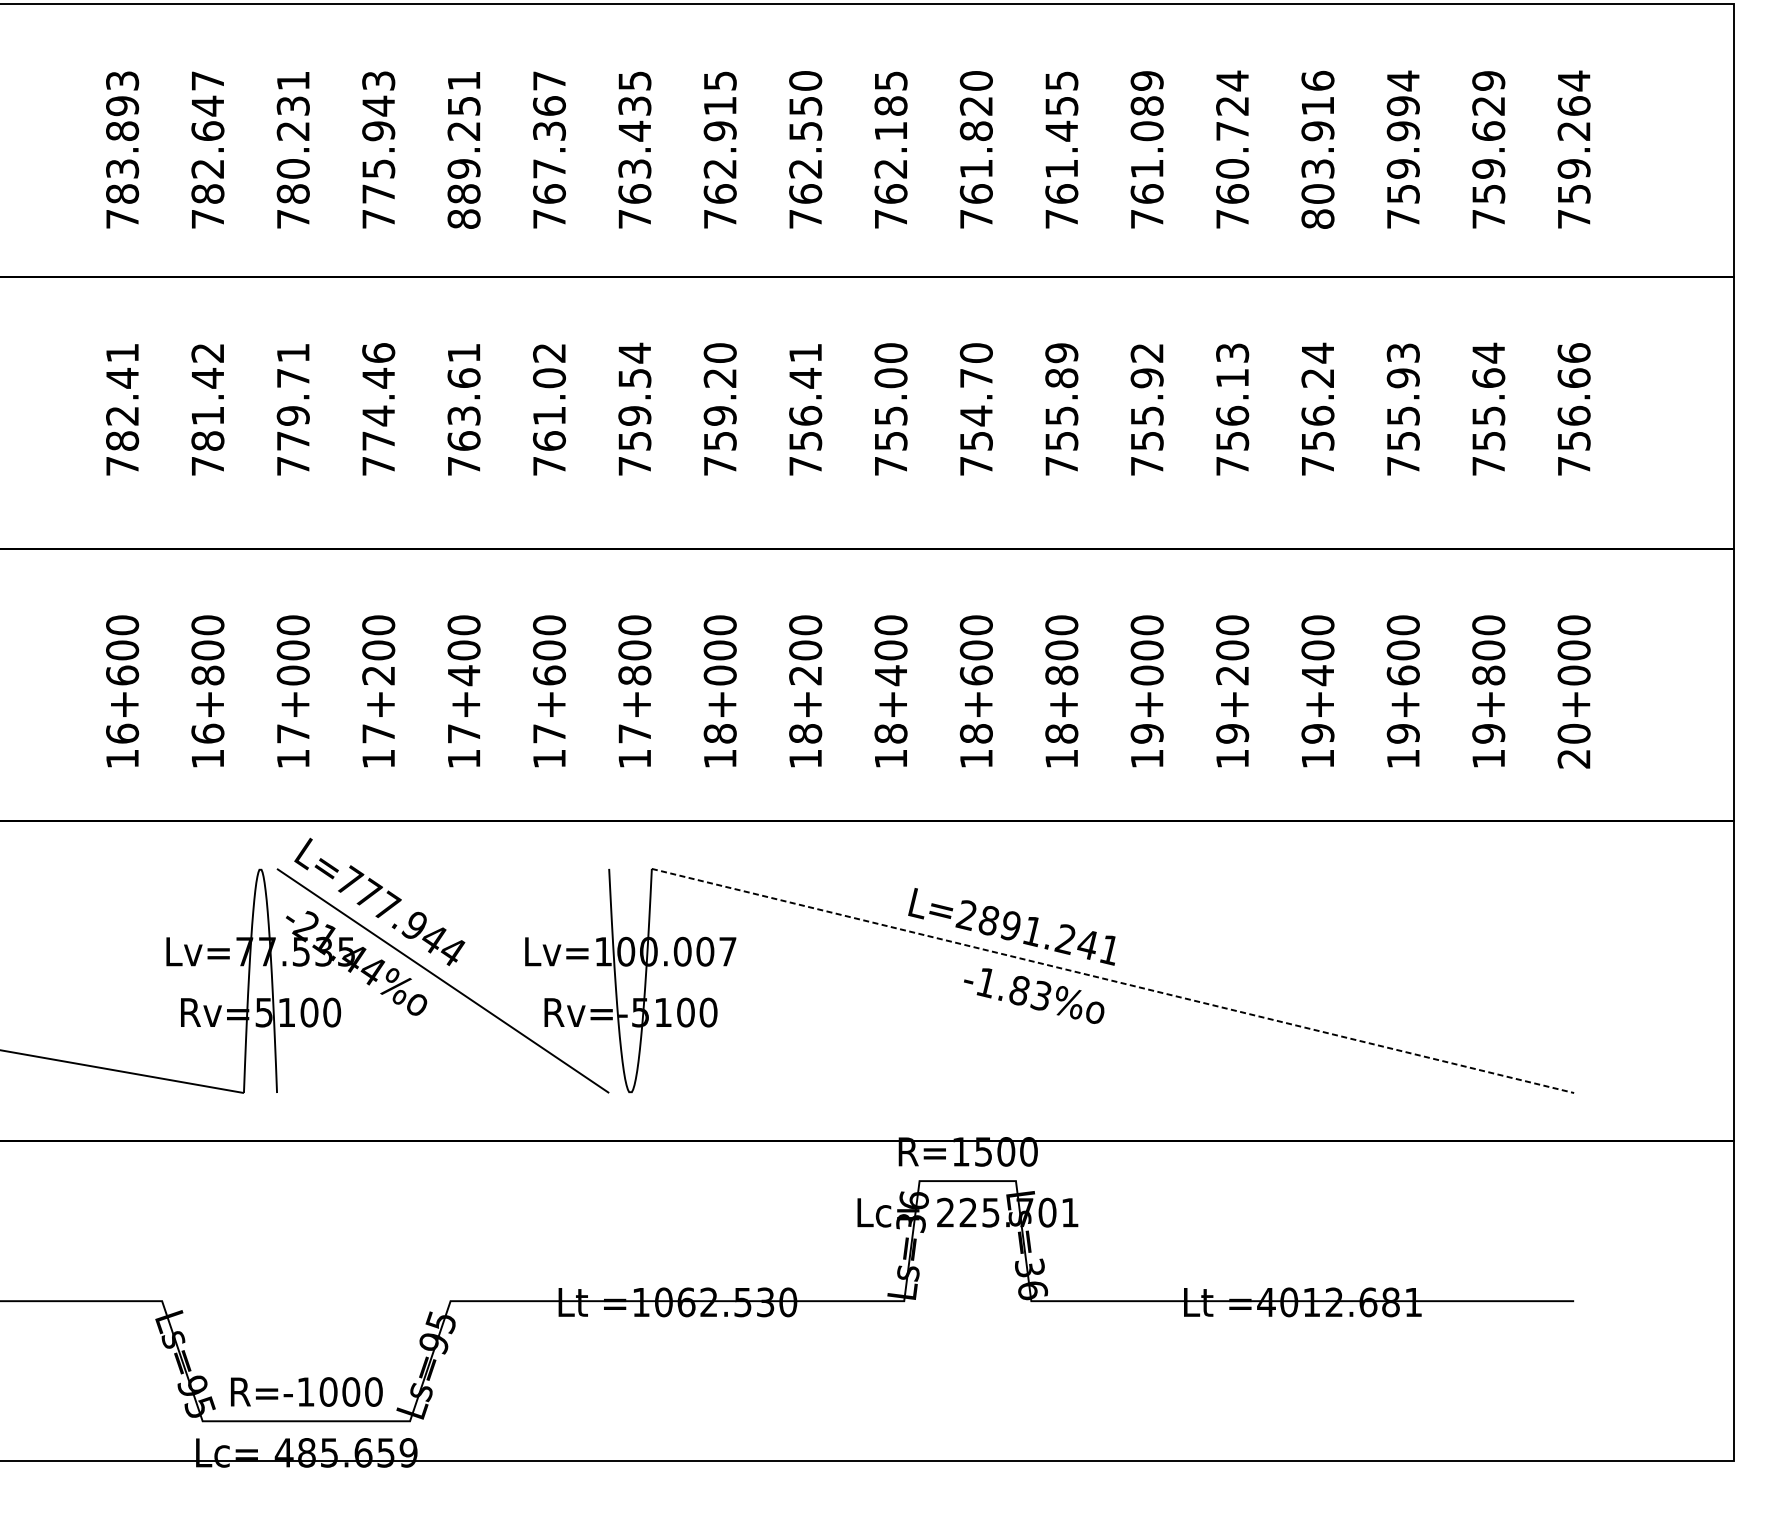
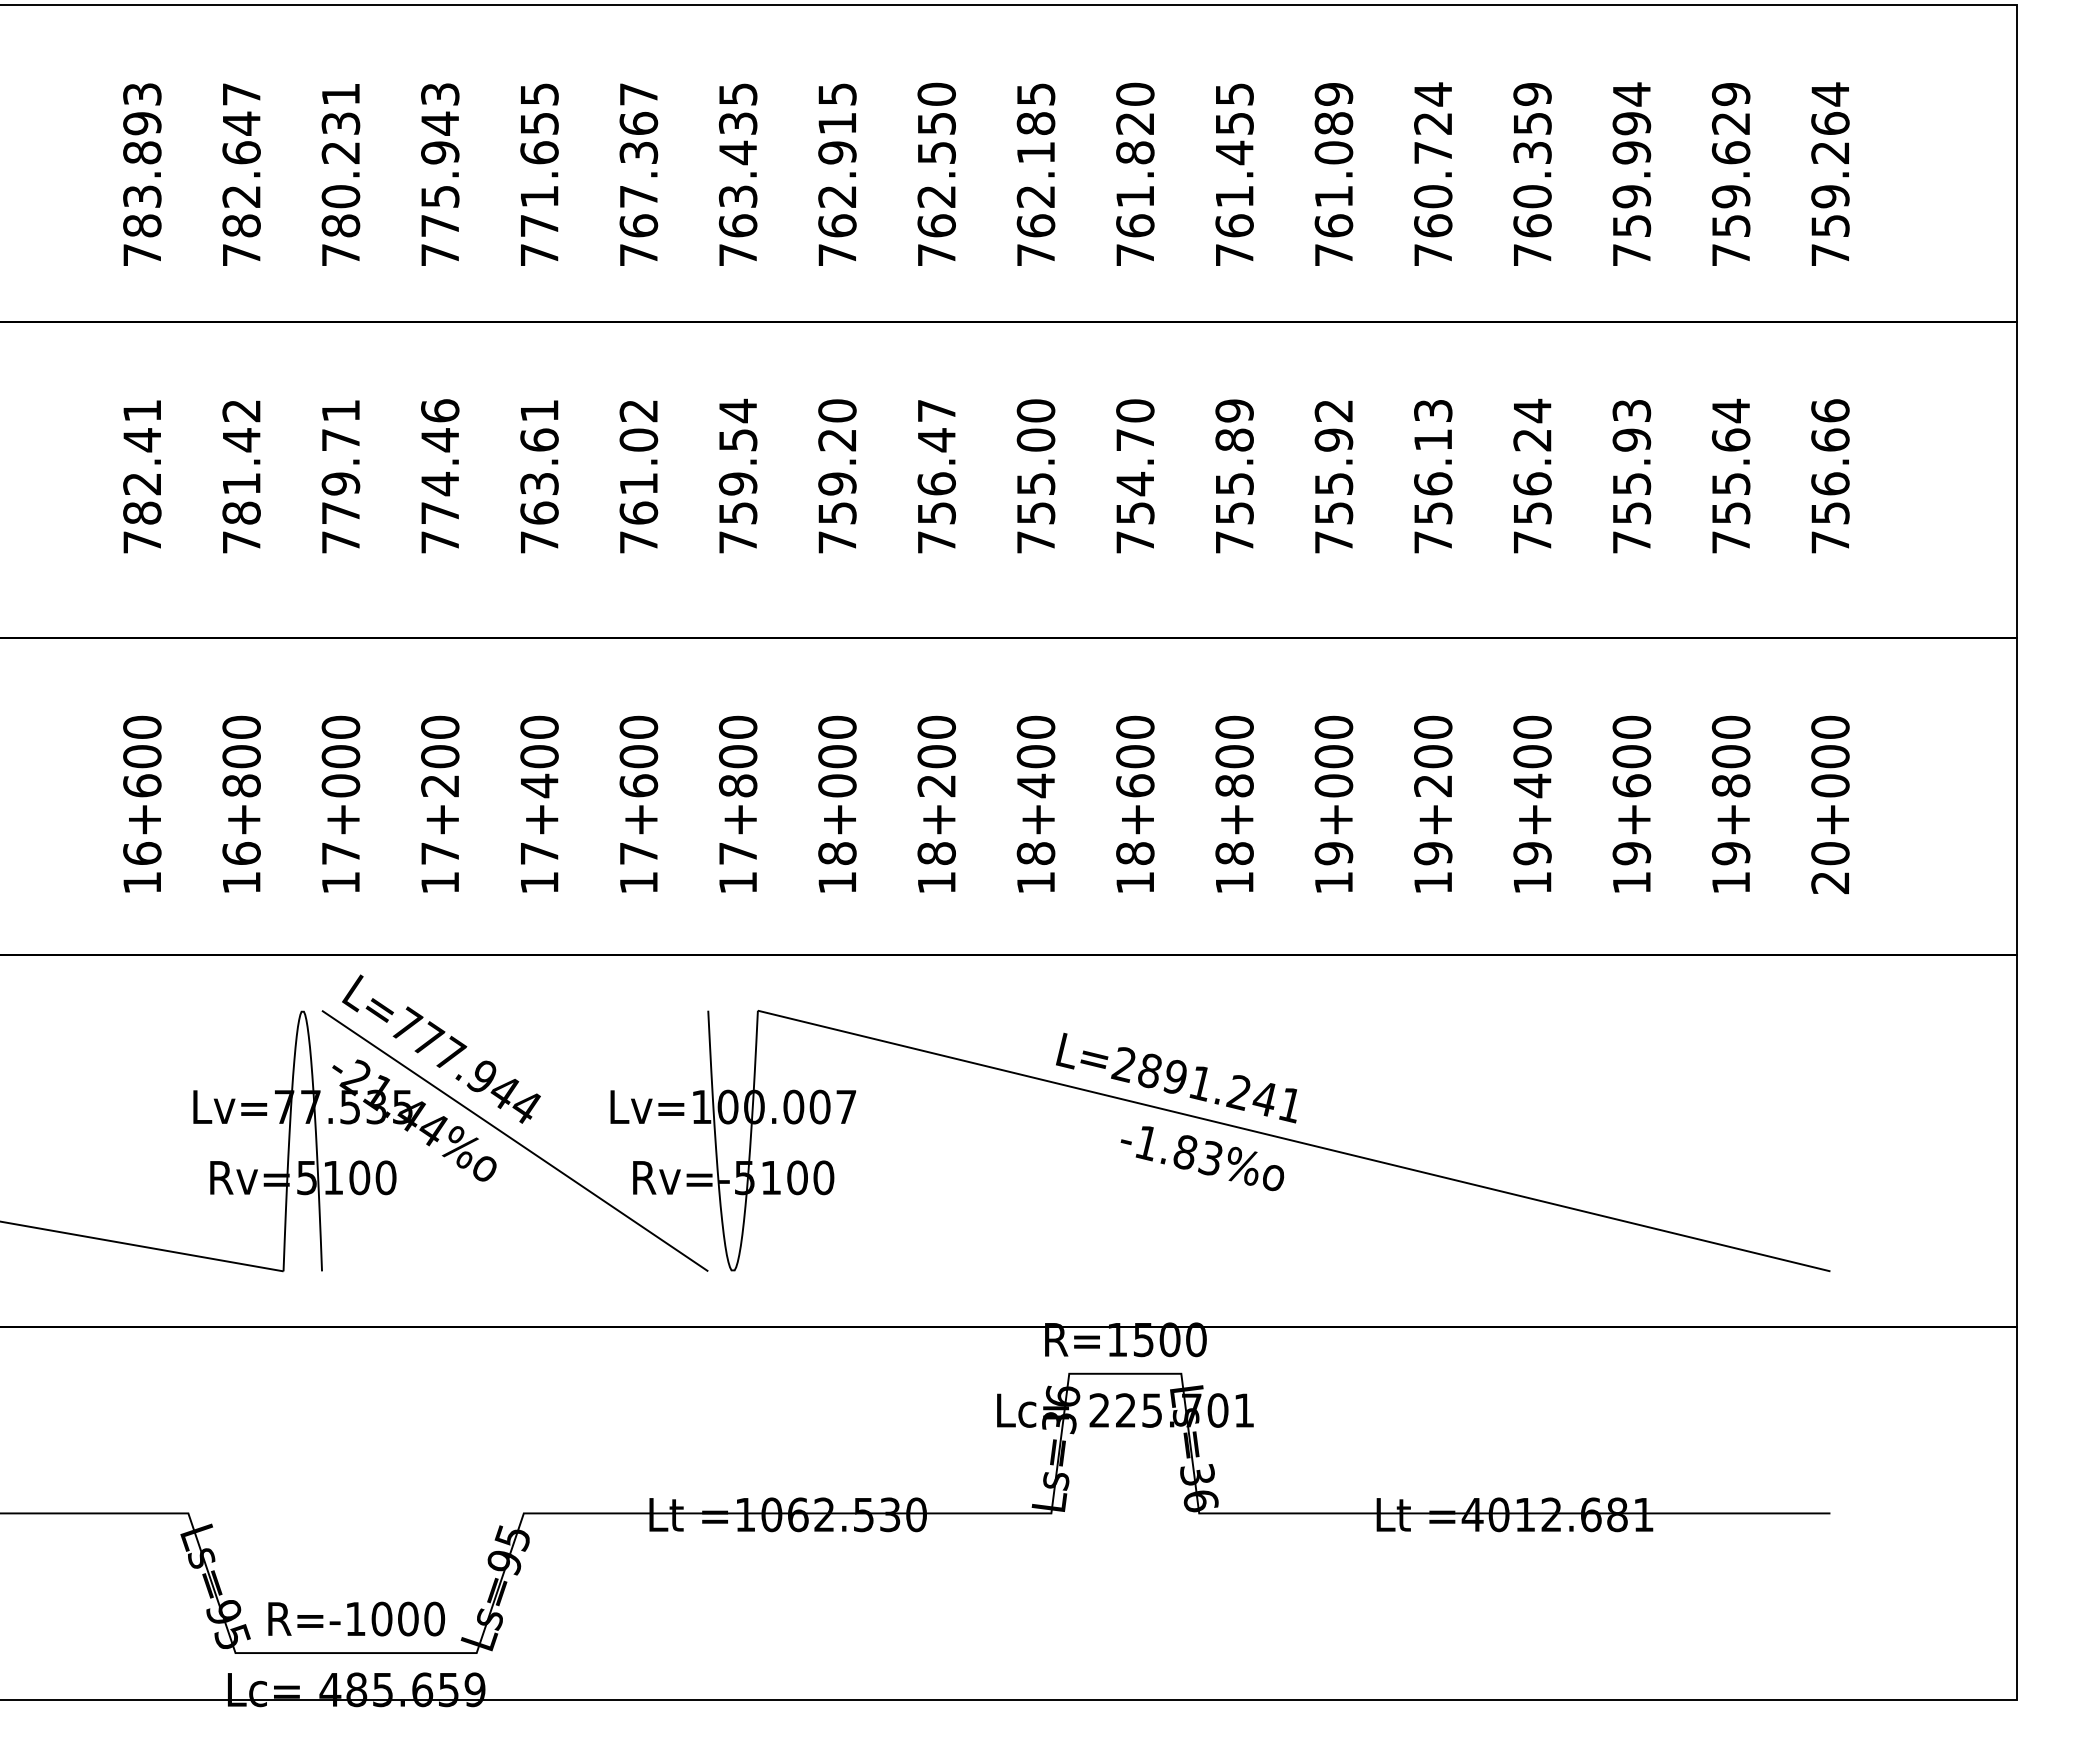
text: (464, 149) -> (539, 174), 889.251 -> 771.655
text: (1317, 149) -> (1532, 174), 803.916 -> 760.359
text: (805, 352) -> (936, 410), 756.41 -> 756.47
line: (1113, 981) -> (1294, 1141), dashed -> solid

